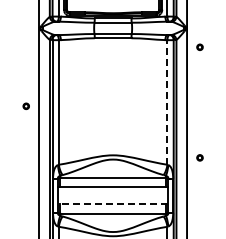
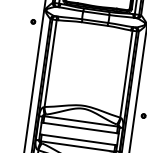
line: (167, 101) -> (126, 73), dashed -> solid
part: (25, 105) -> (32, 21), moved
line: (112, 204) -> (78, 139), dashed -> solid

